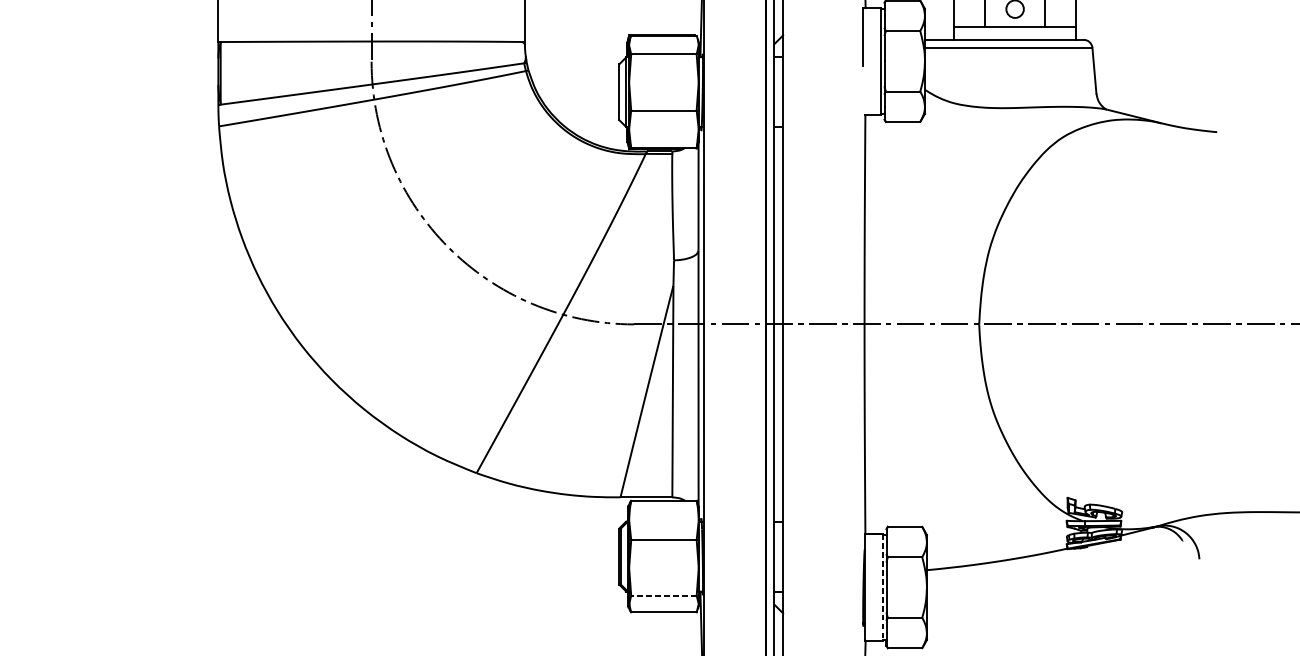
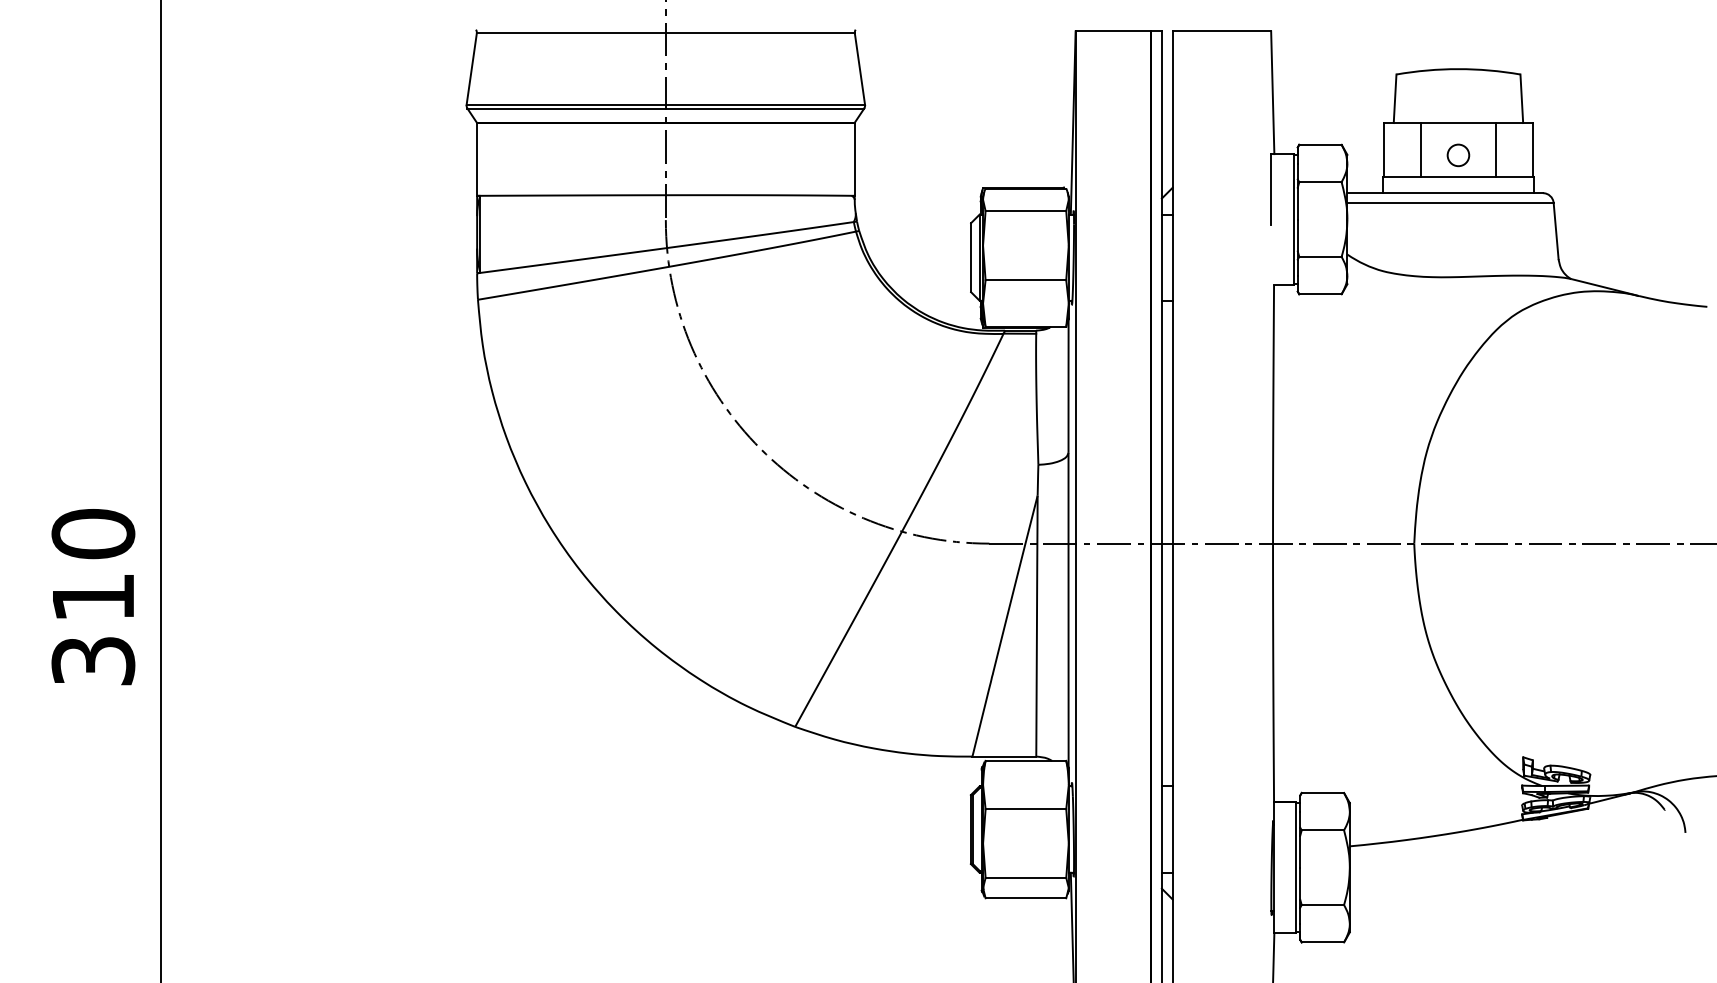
line: (882, 587) -> (1295, 867), dashed -> solid
line: (663, 595) -> (1025, 877), dashed -> solid

